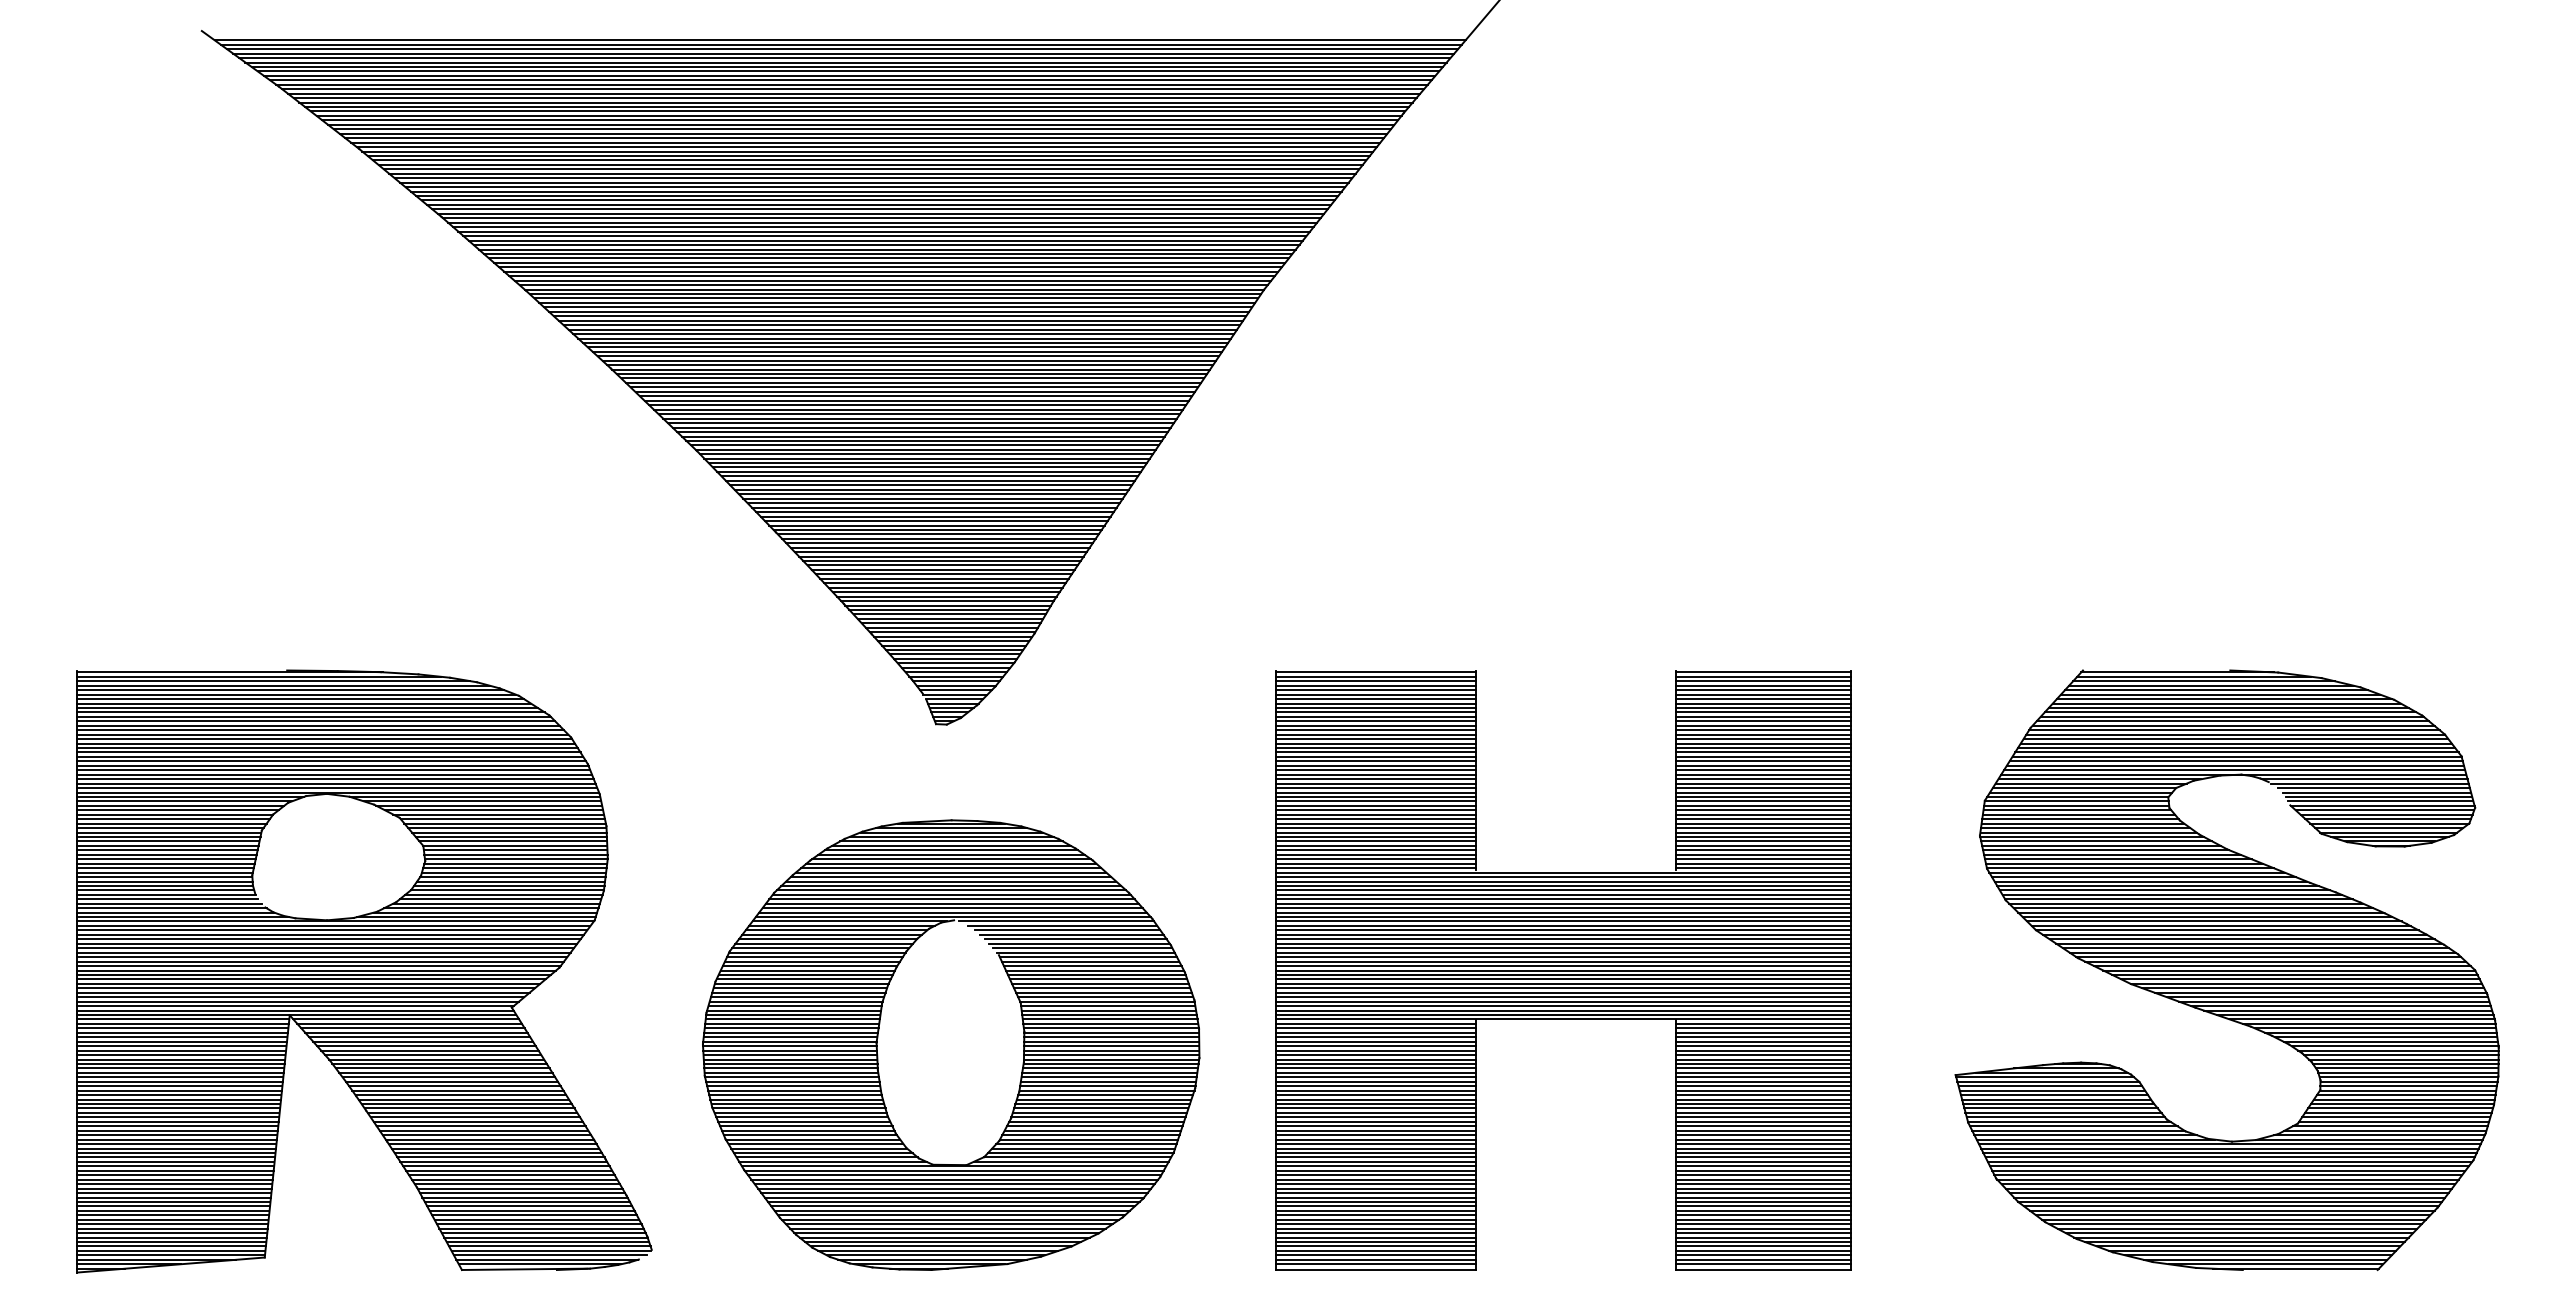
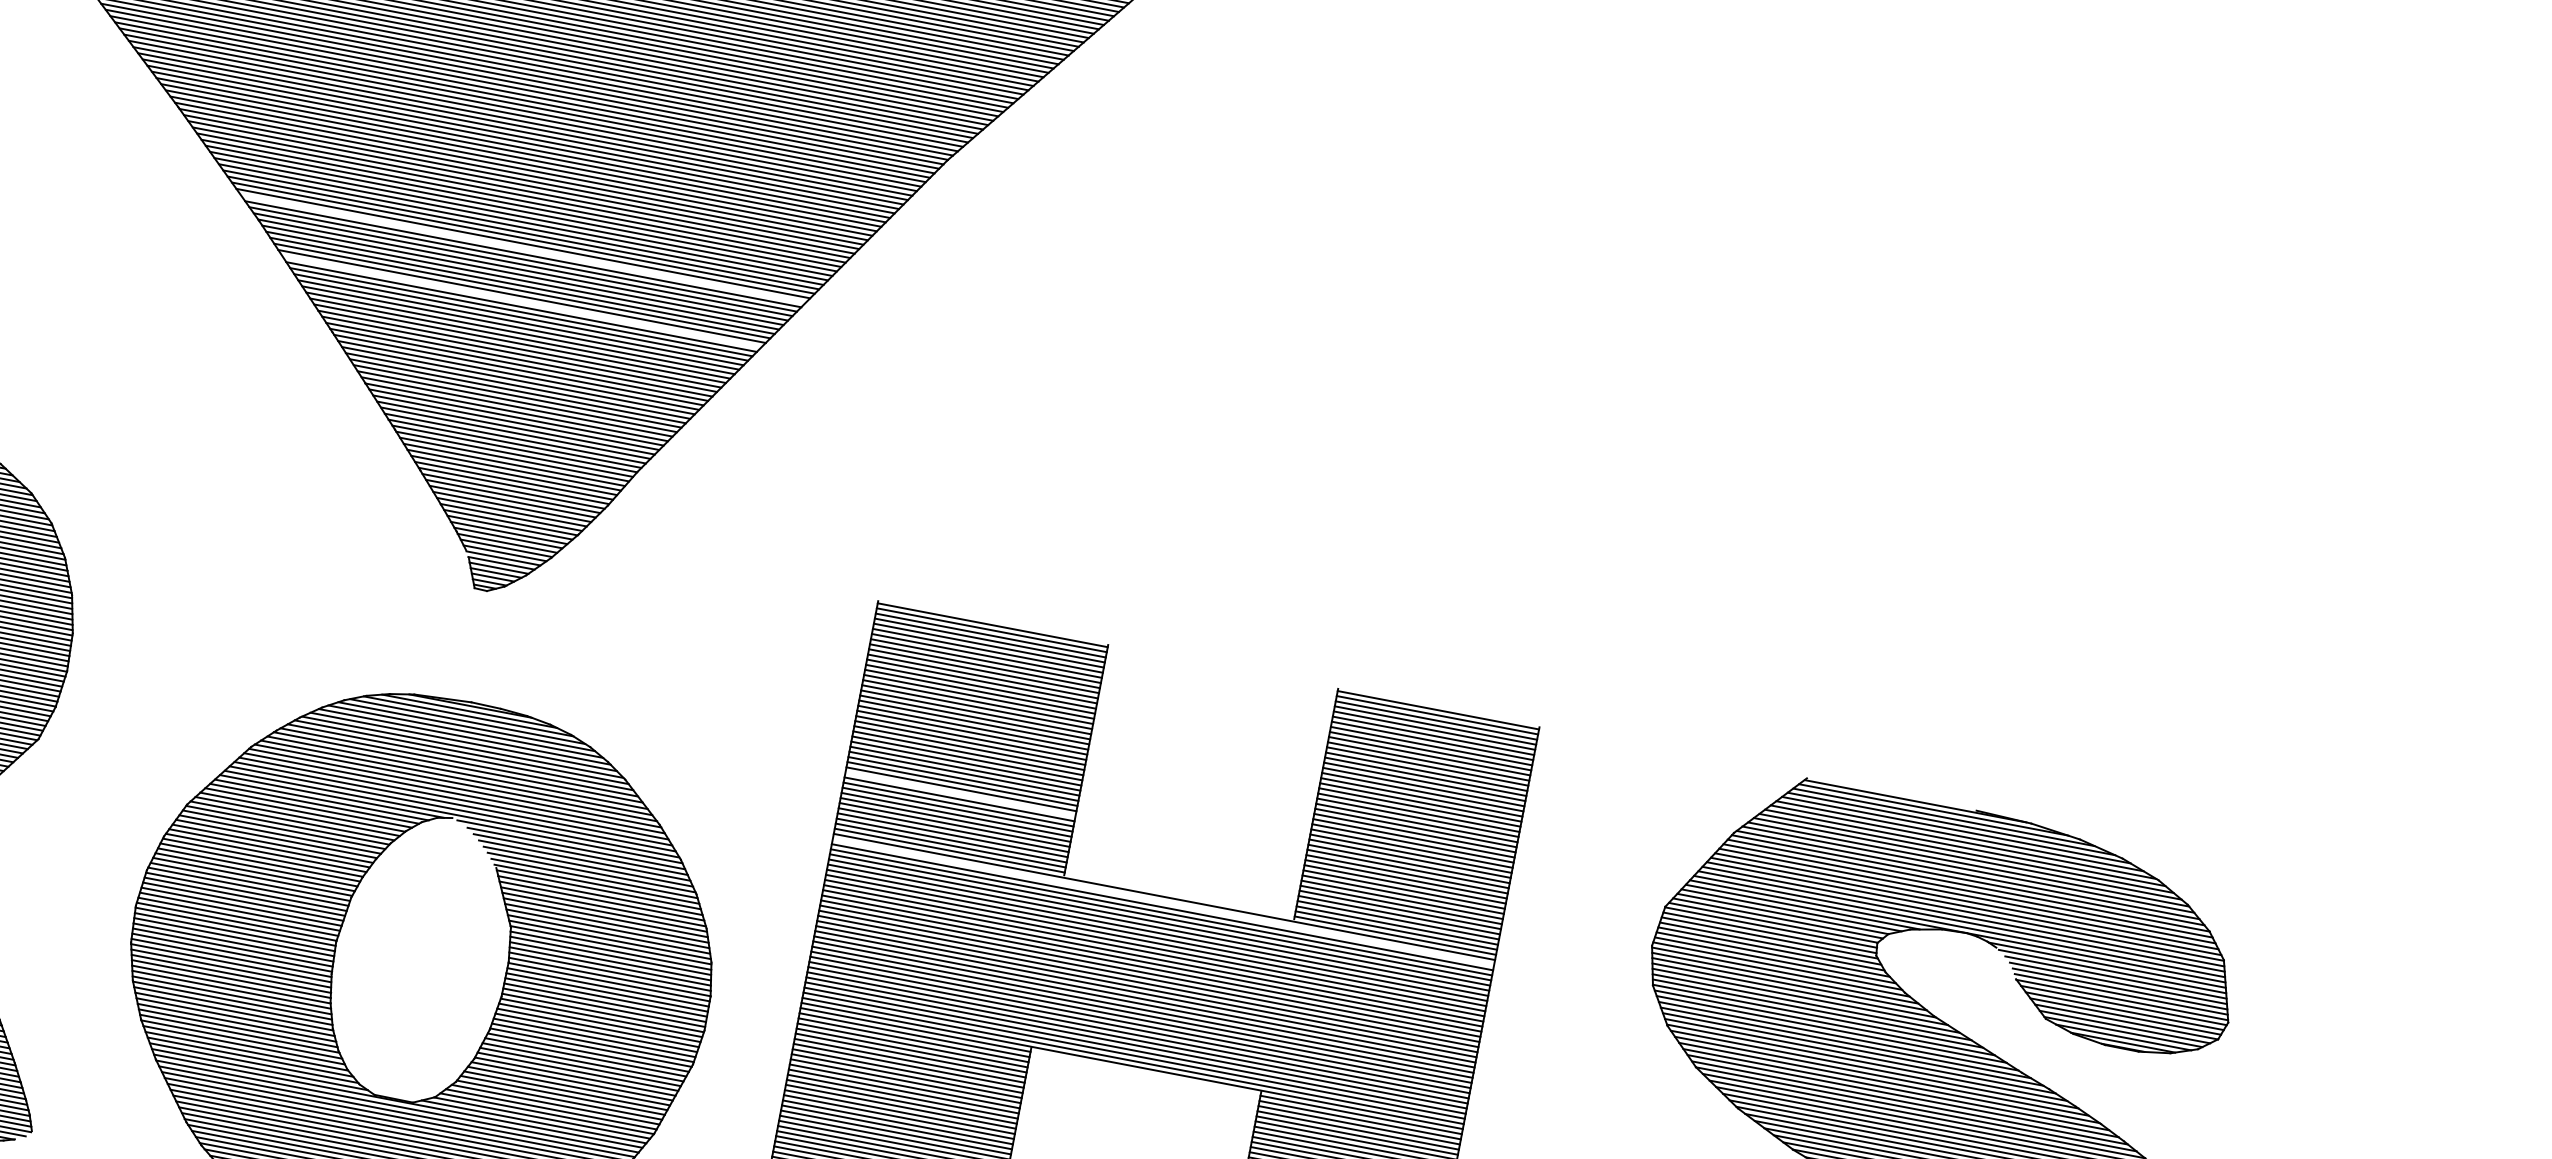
line: (922, 431) -> (523, 248), removed
line: (929, 476) -> (521, 301), removed
line: (1376, 819) -> (960, 794), removed
line: (1563, 876) -> (1163, 901), removed

